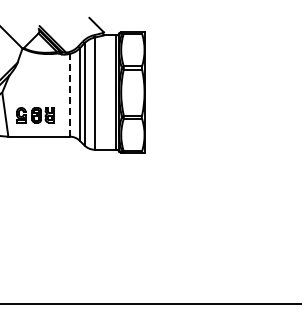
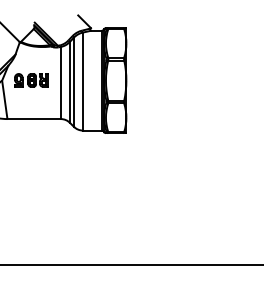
line: (69, 94) -> (60, 82), dashed -> solid
part: (35, 115) -> (31, 80), moved

